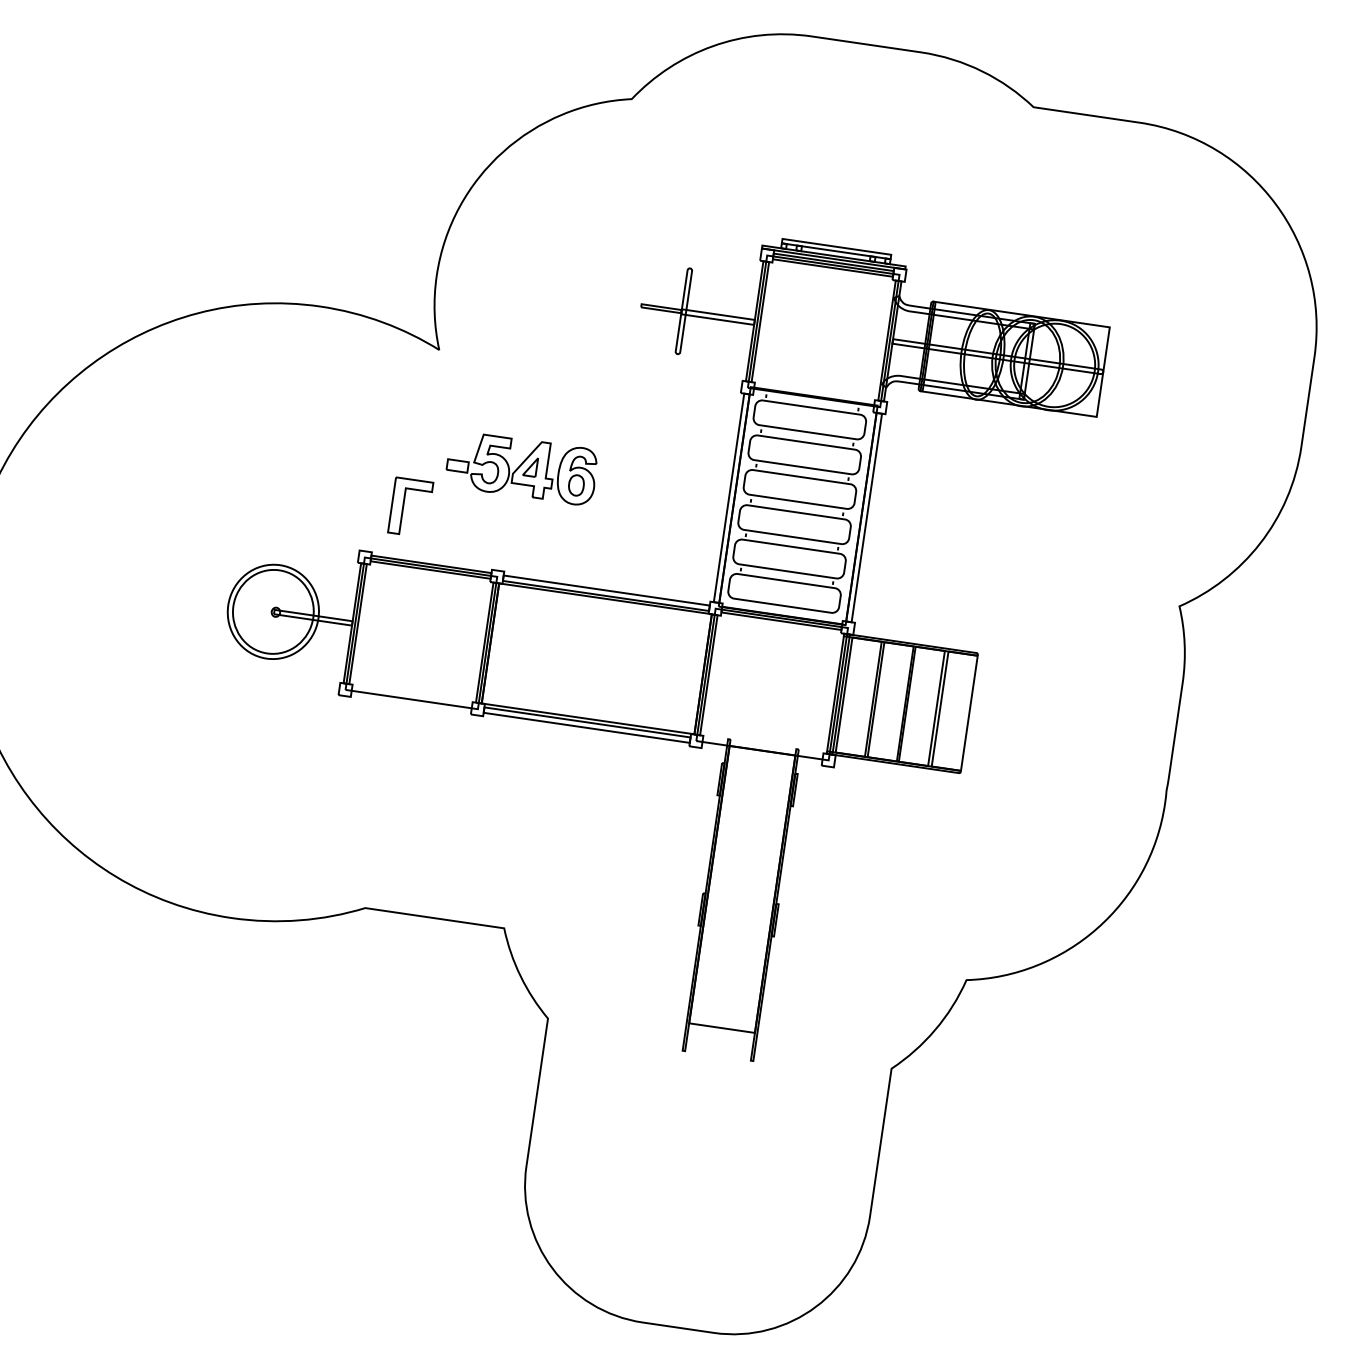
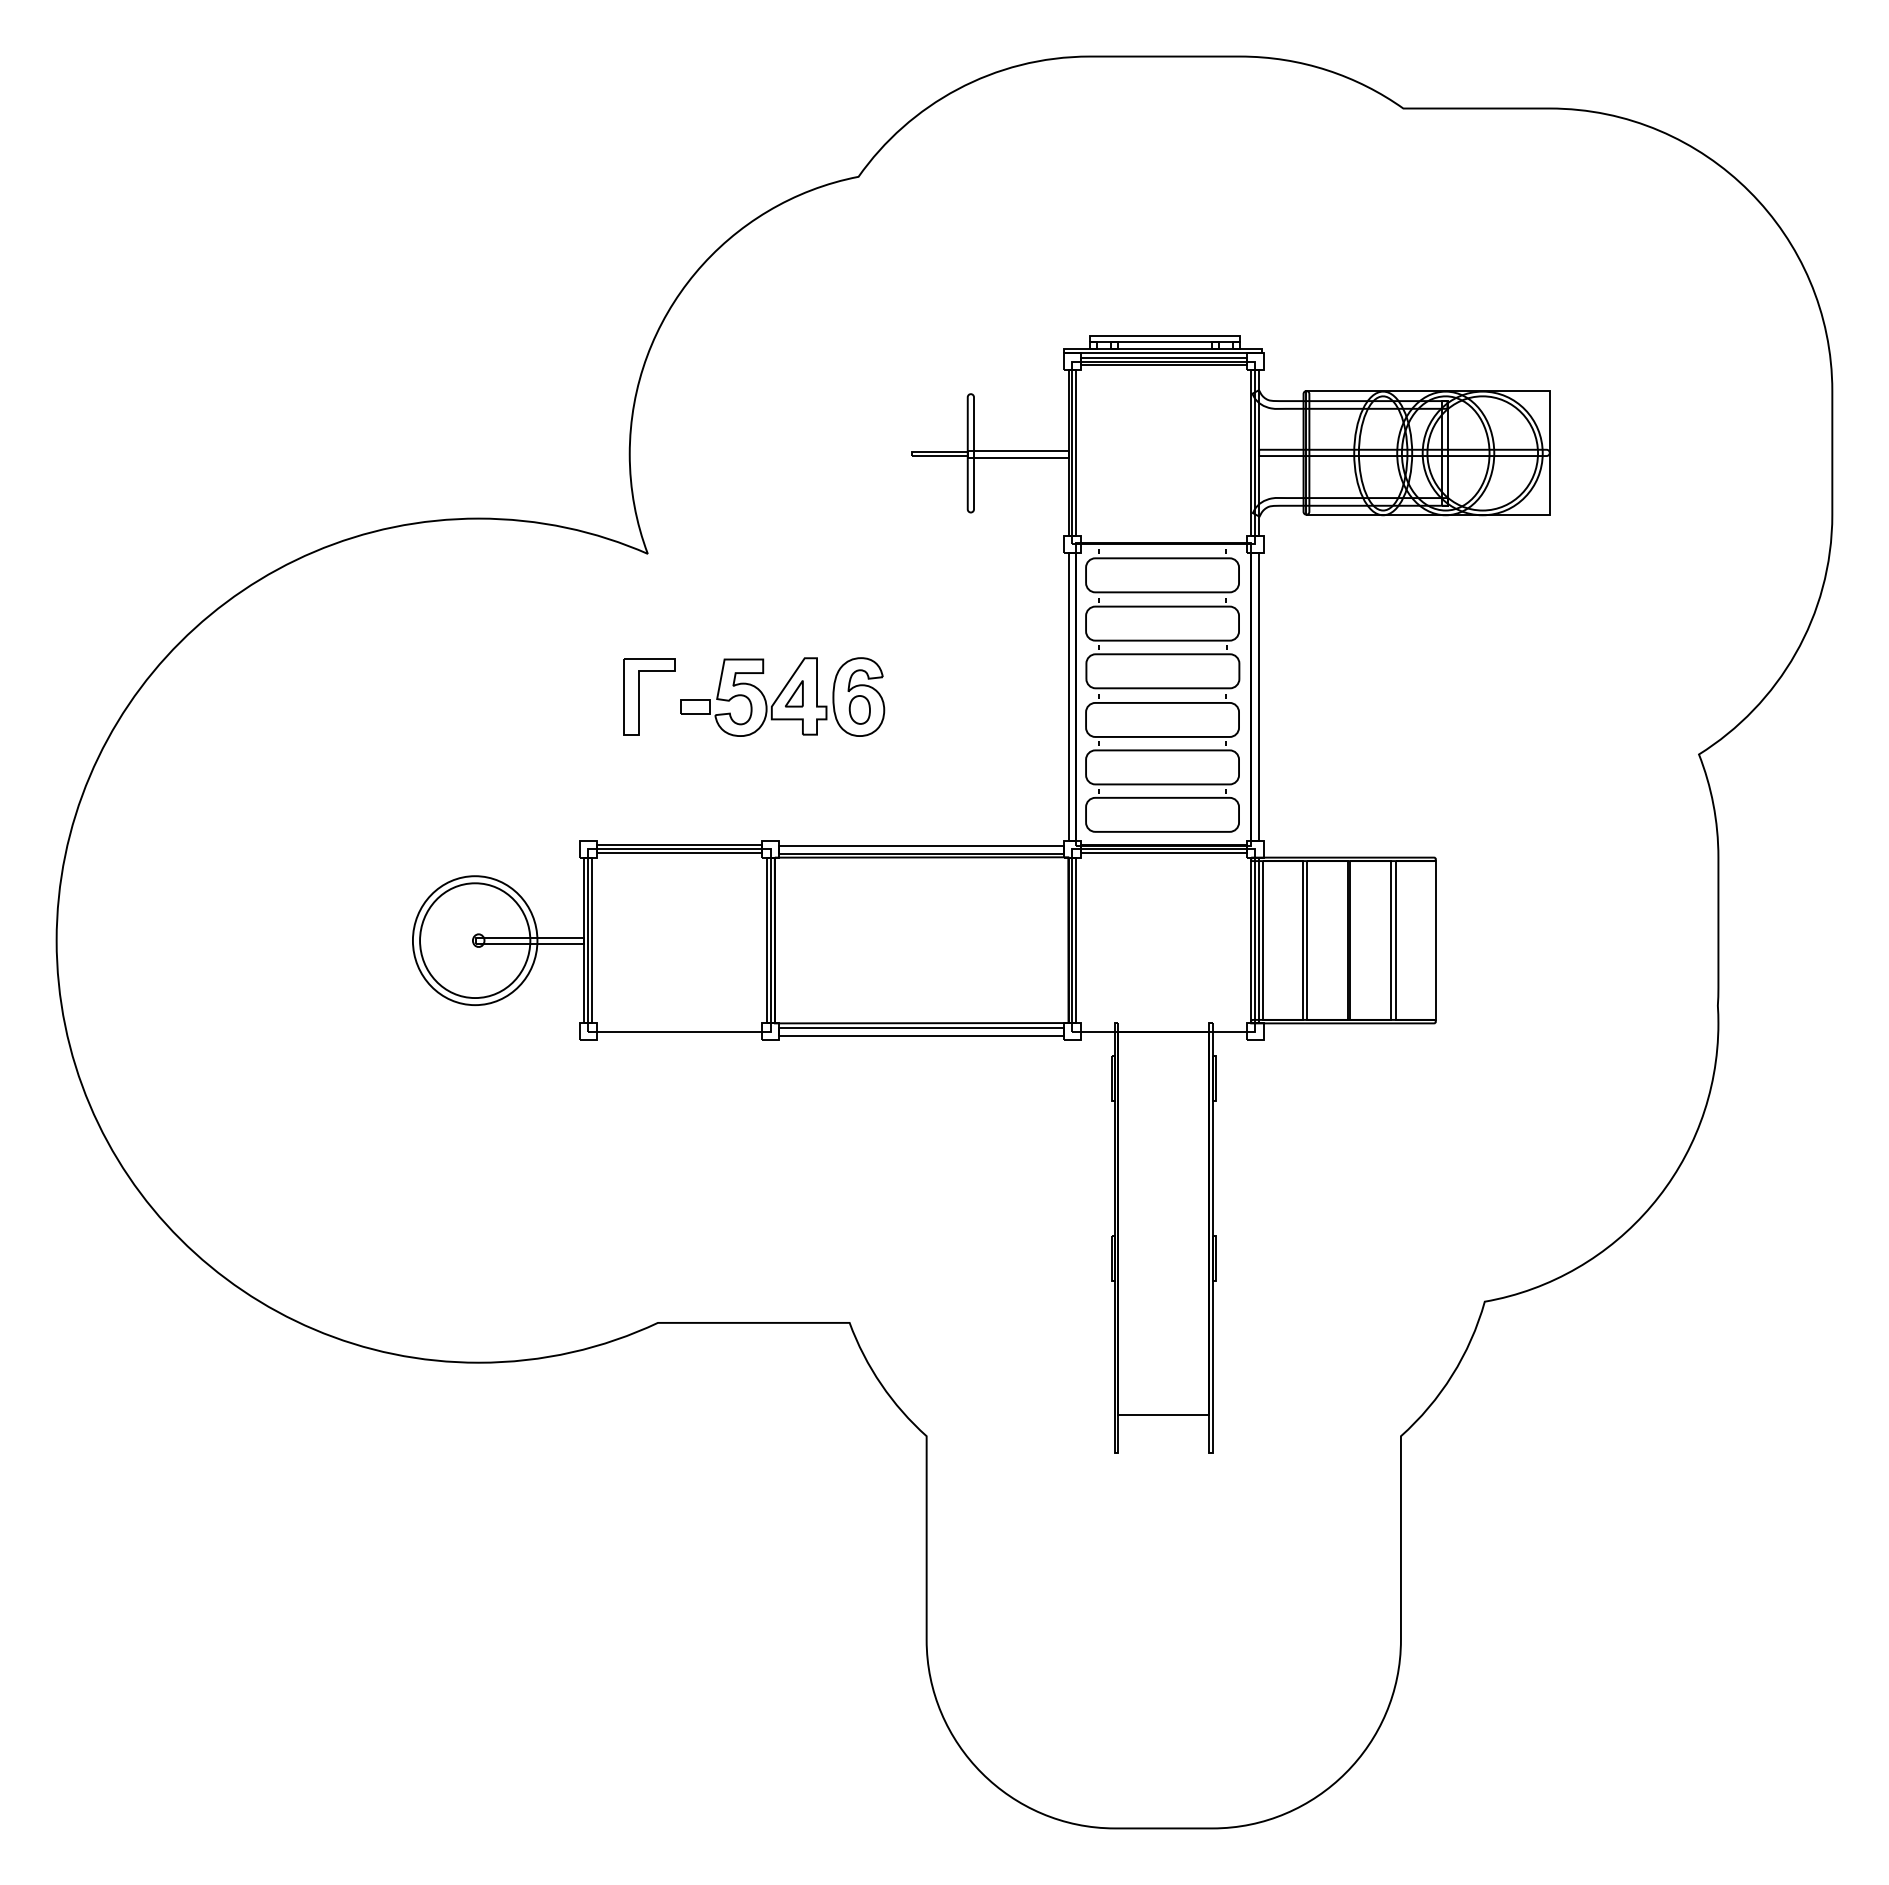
part: (403, 506) -> (639, 696), moved

